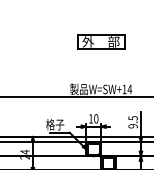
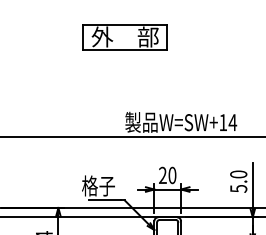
part: (101, 41) -> (126, 36), moved
text: (90, 118) -> (162, 174), 10 -> 20
text: (132, 122) -> (237, 182), 9.5 -> 5.0

